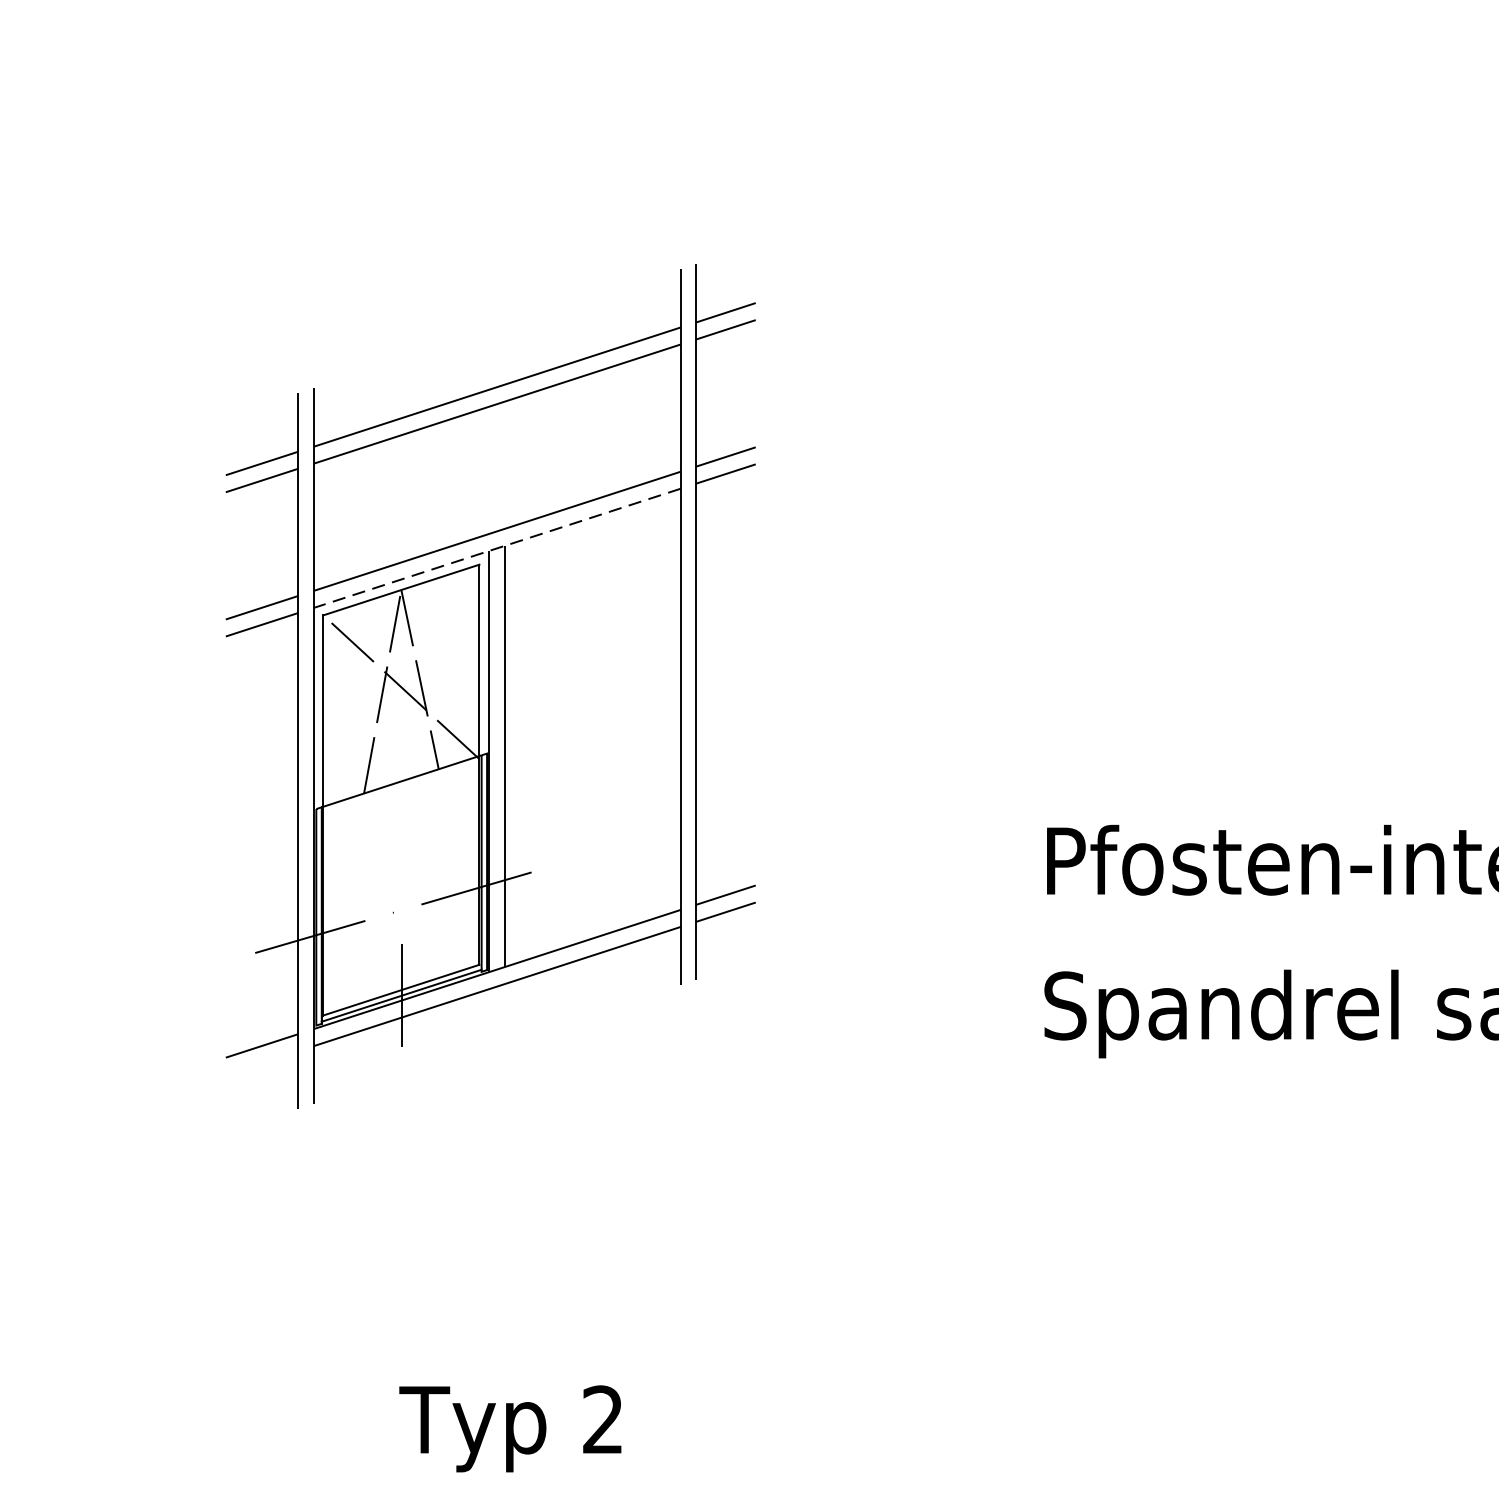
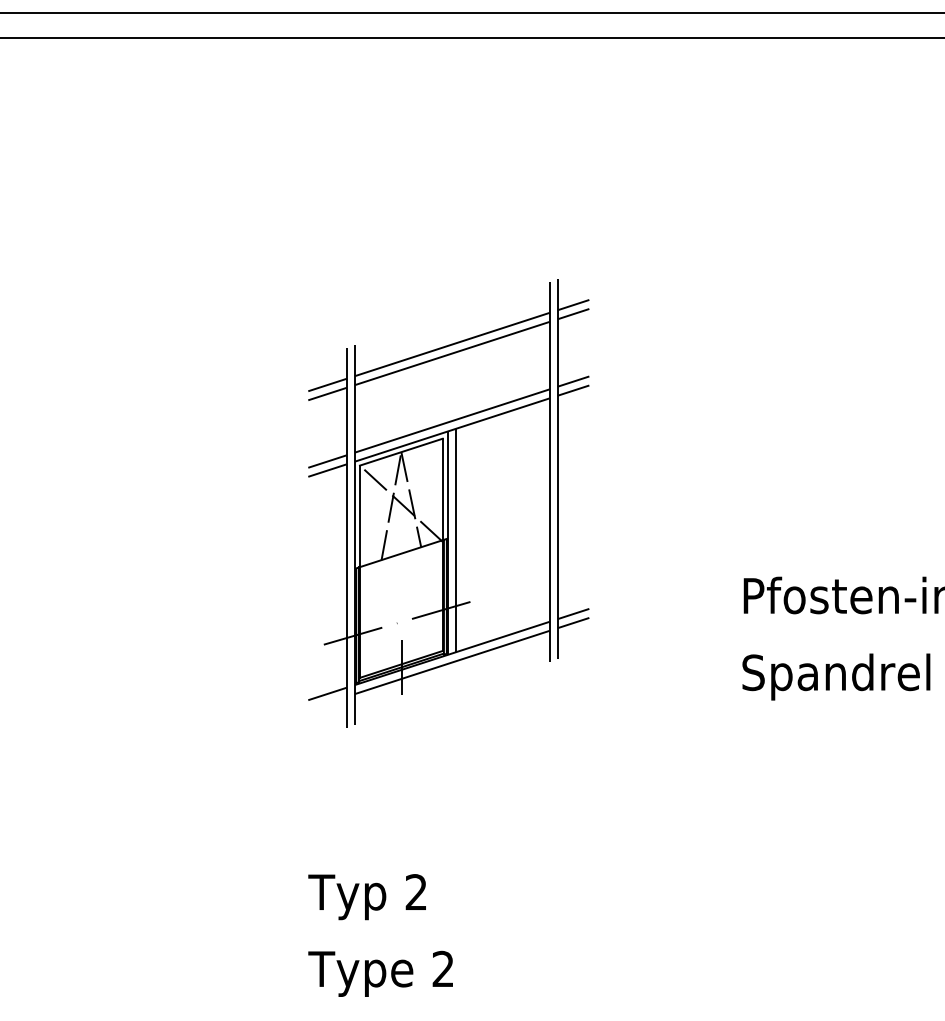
line: (495, 549) -> (451, 430), dashed -> solid
text: (509, 1429) -> (366, 897), moved

